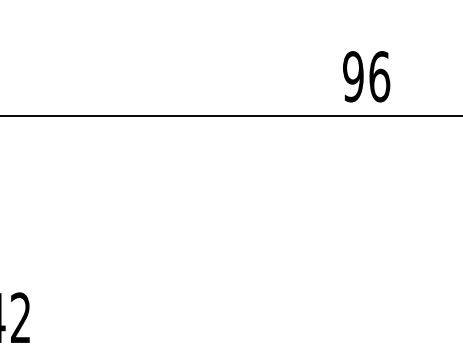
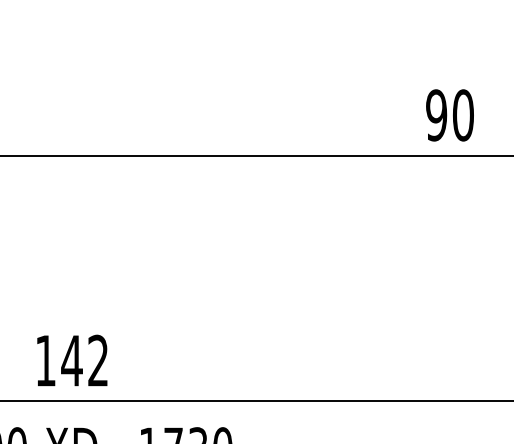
text: (379, 76) -> (463, 115), 96 -> 90

